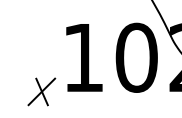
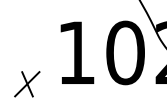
part: (41, 91) -> (26, 83), moved

